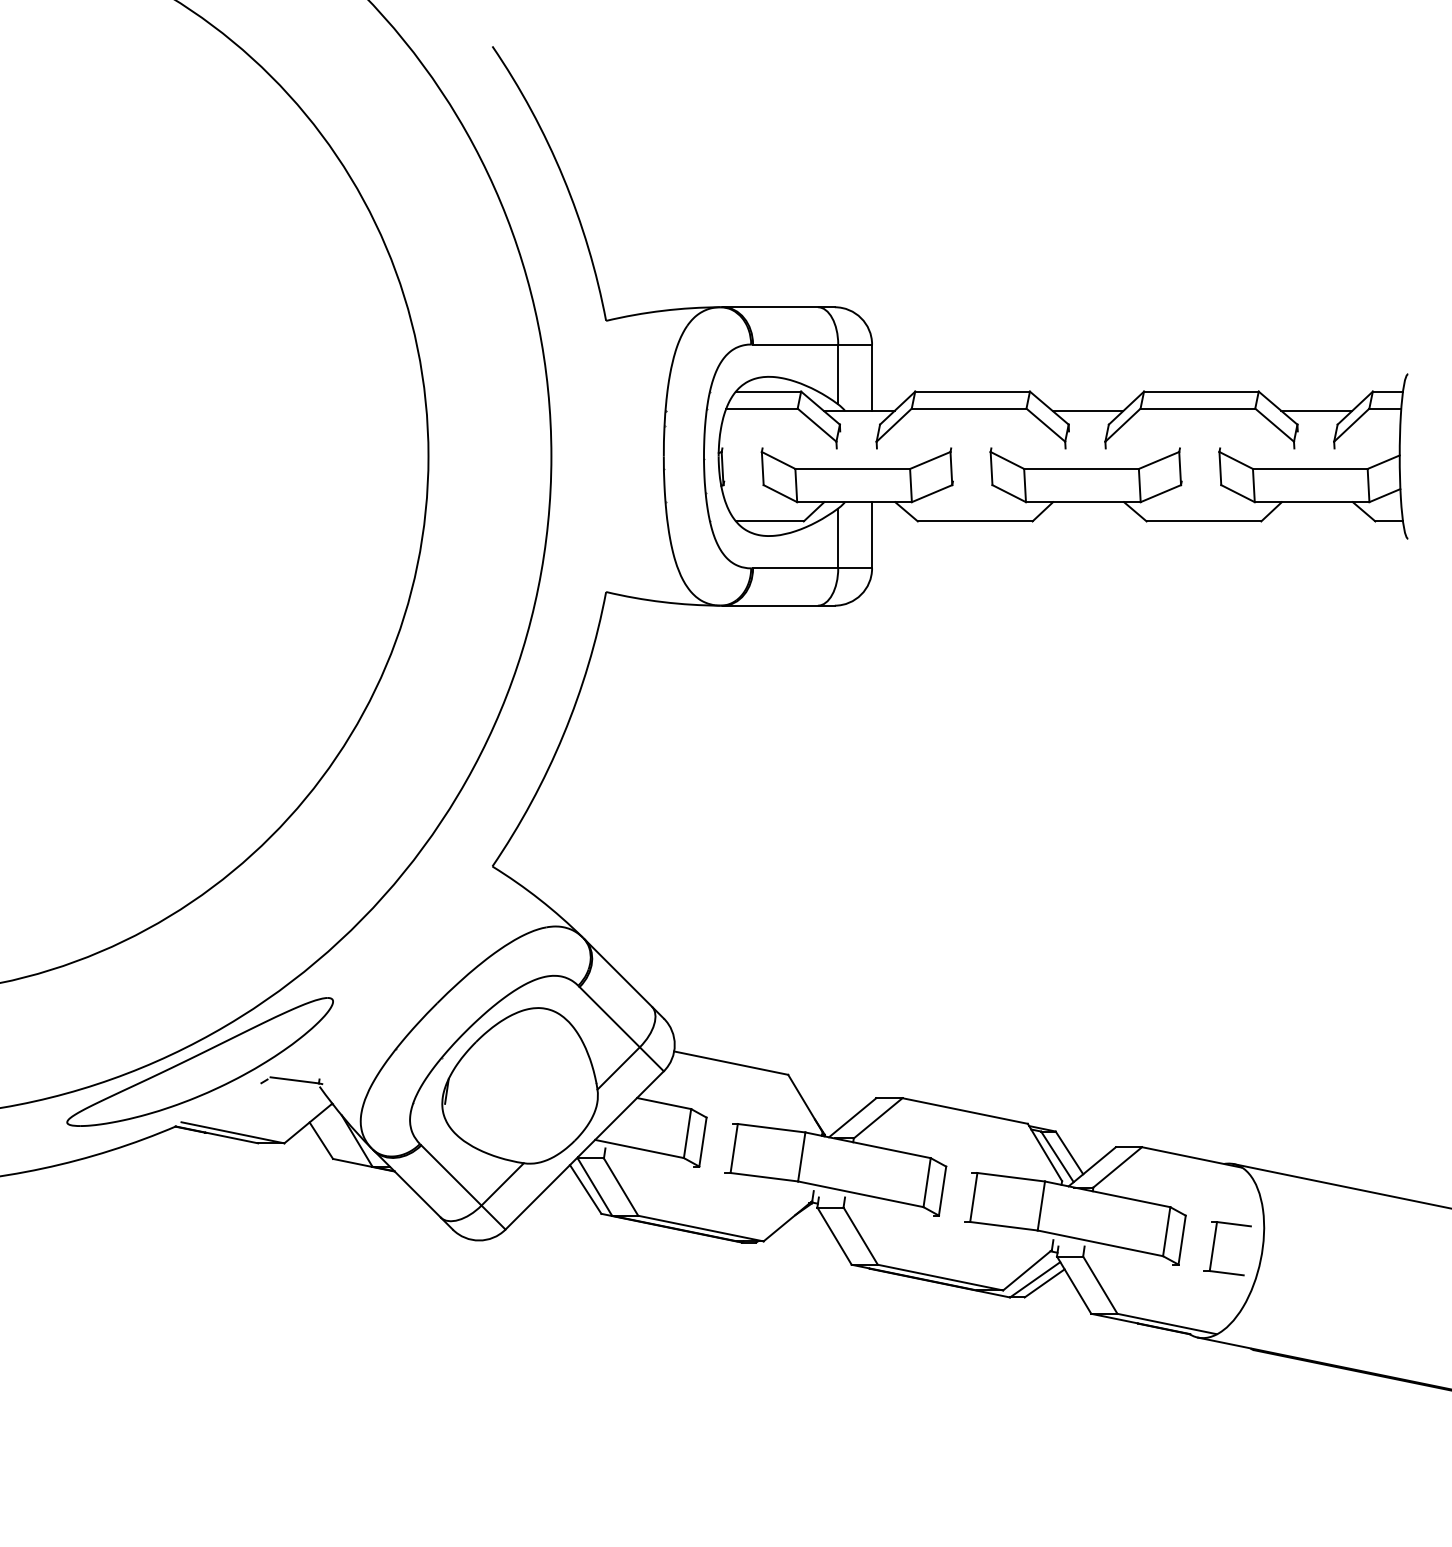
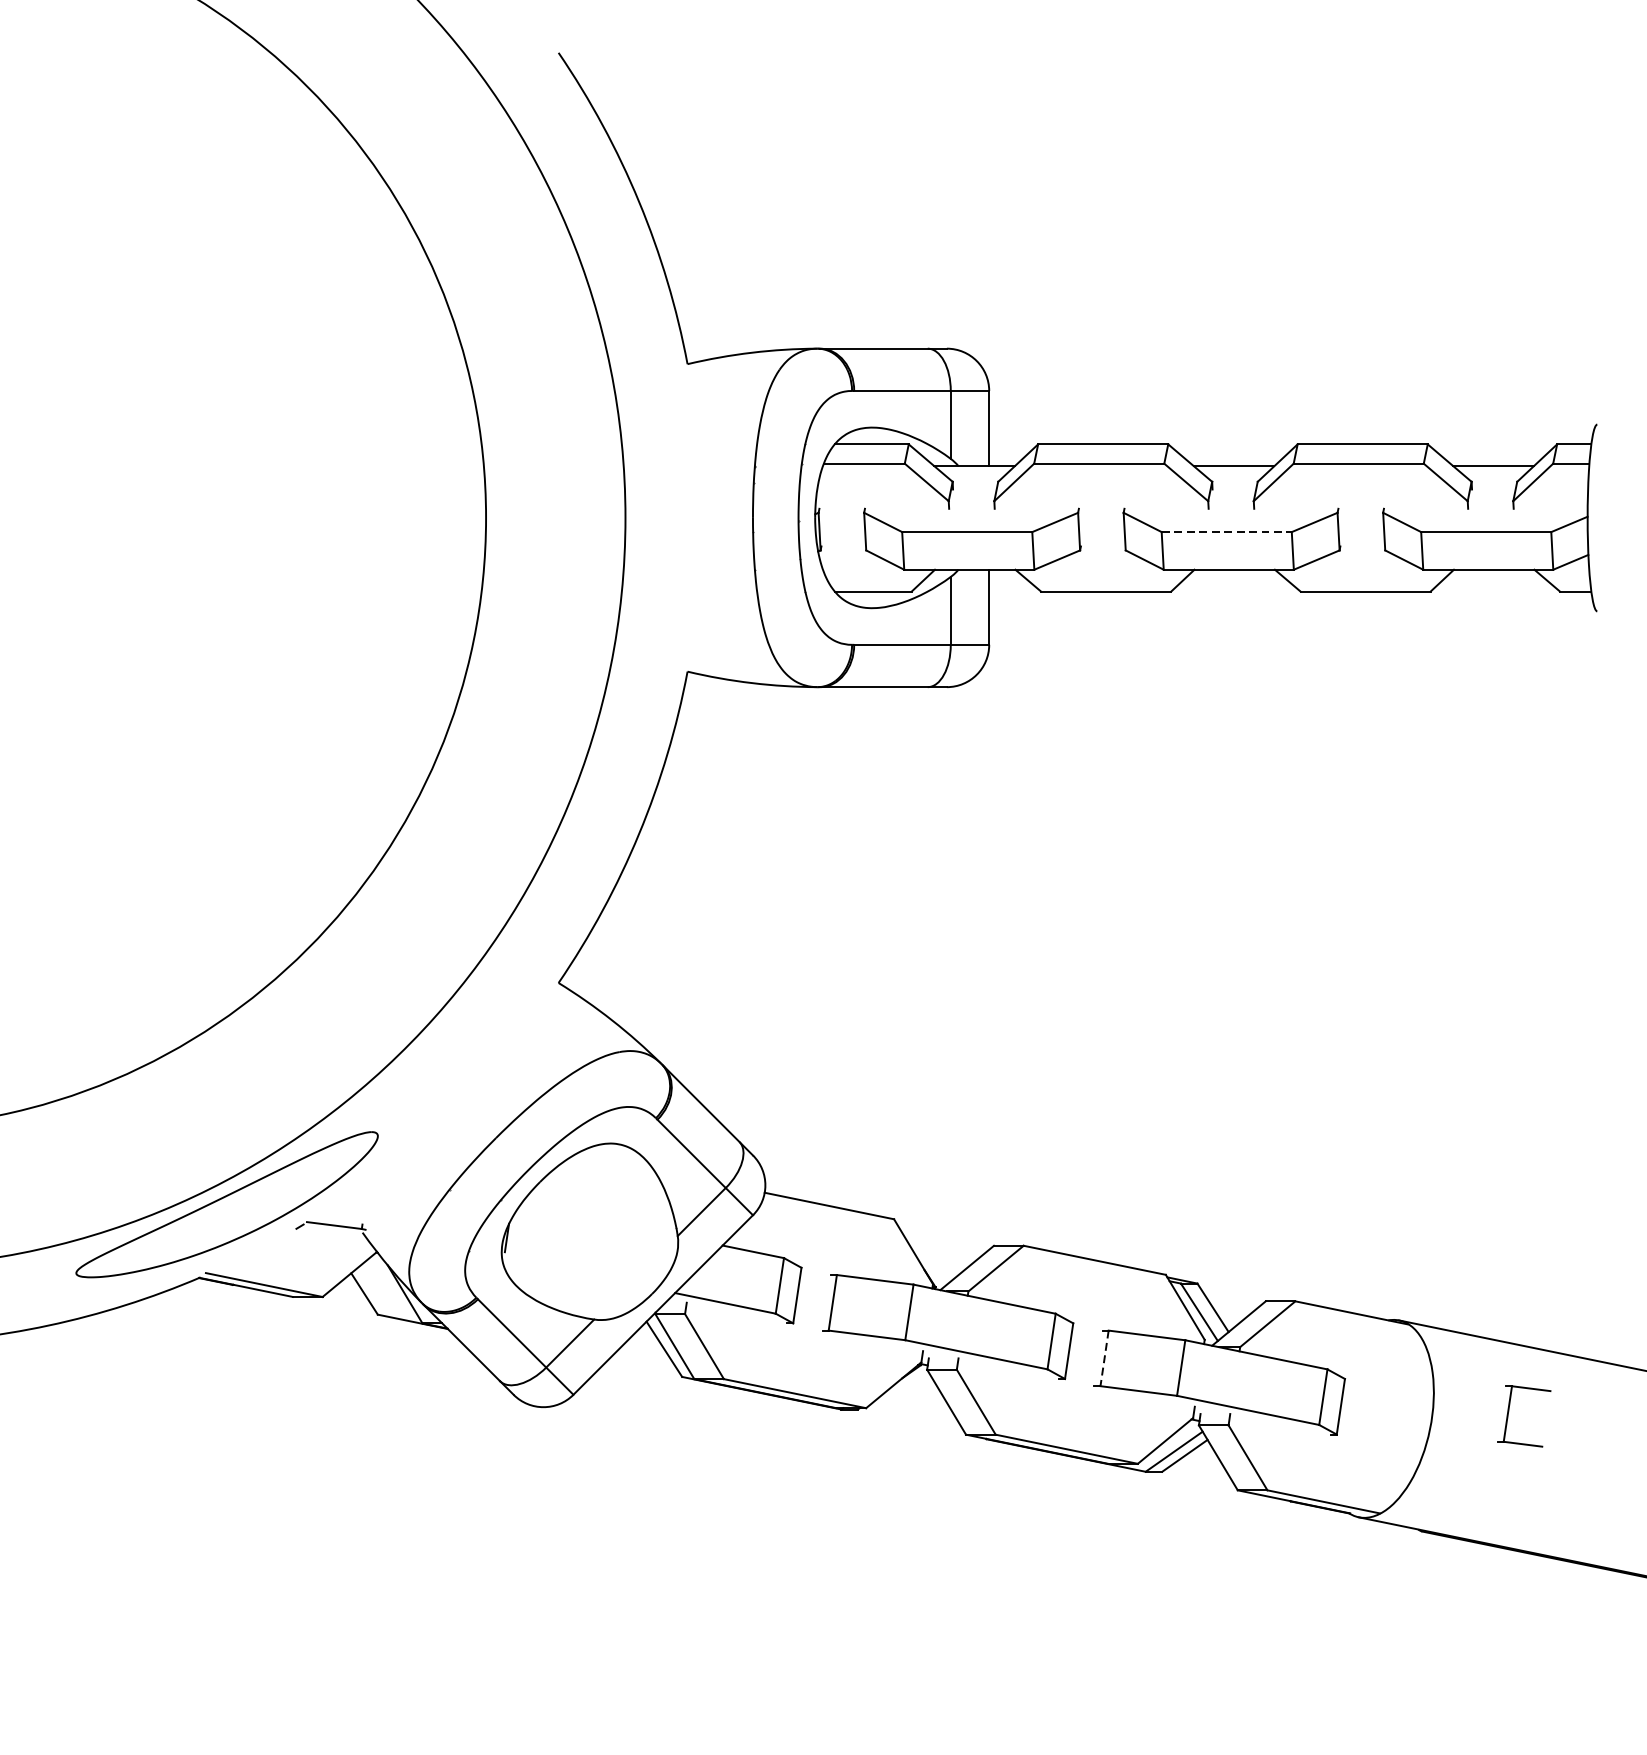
line: (1082, 468) -> (1227, 531), solid -> dashed
line: (973, 1197) -> (1104, 1358), solid -> dashed
part: (1214, 1247) -> (1509, 1415), moved

